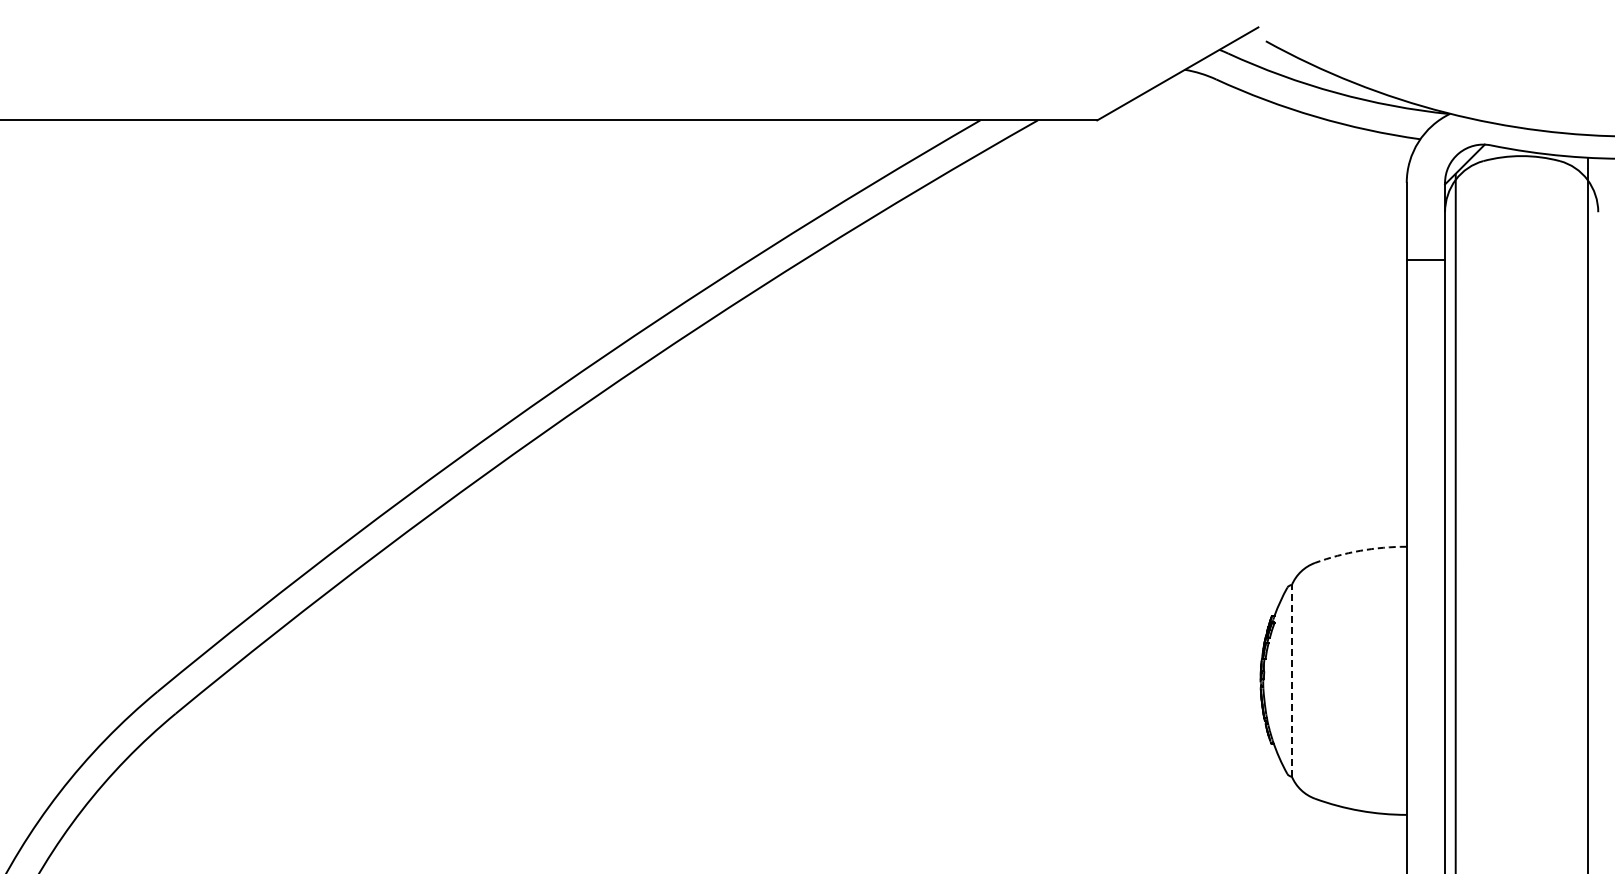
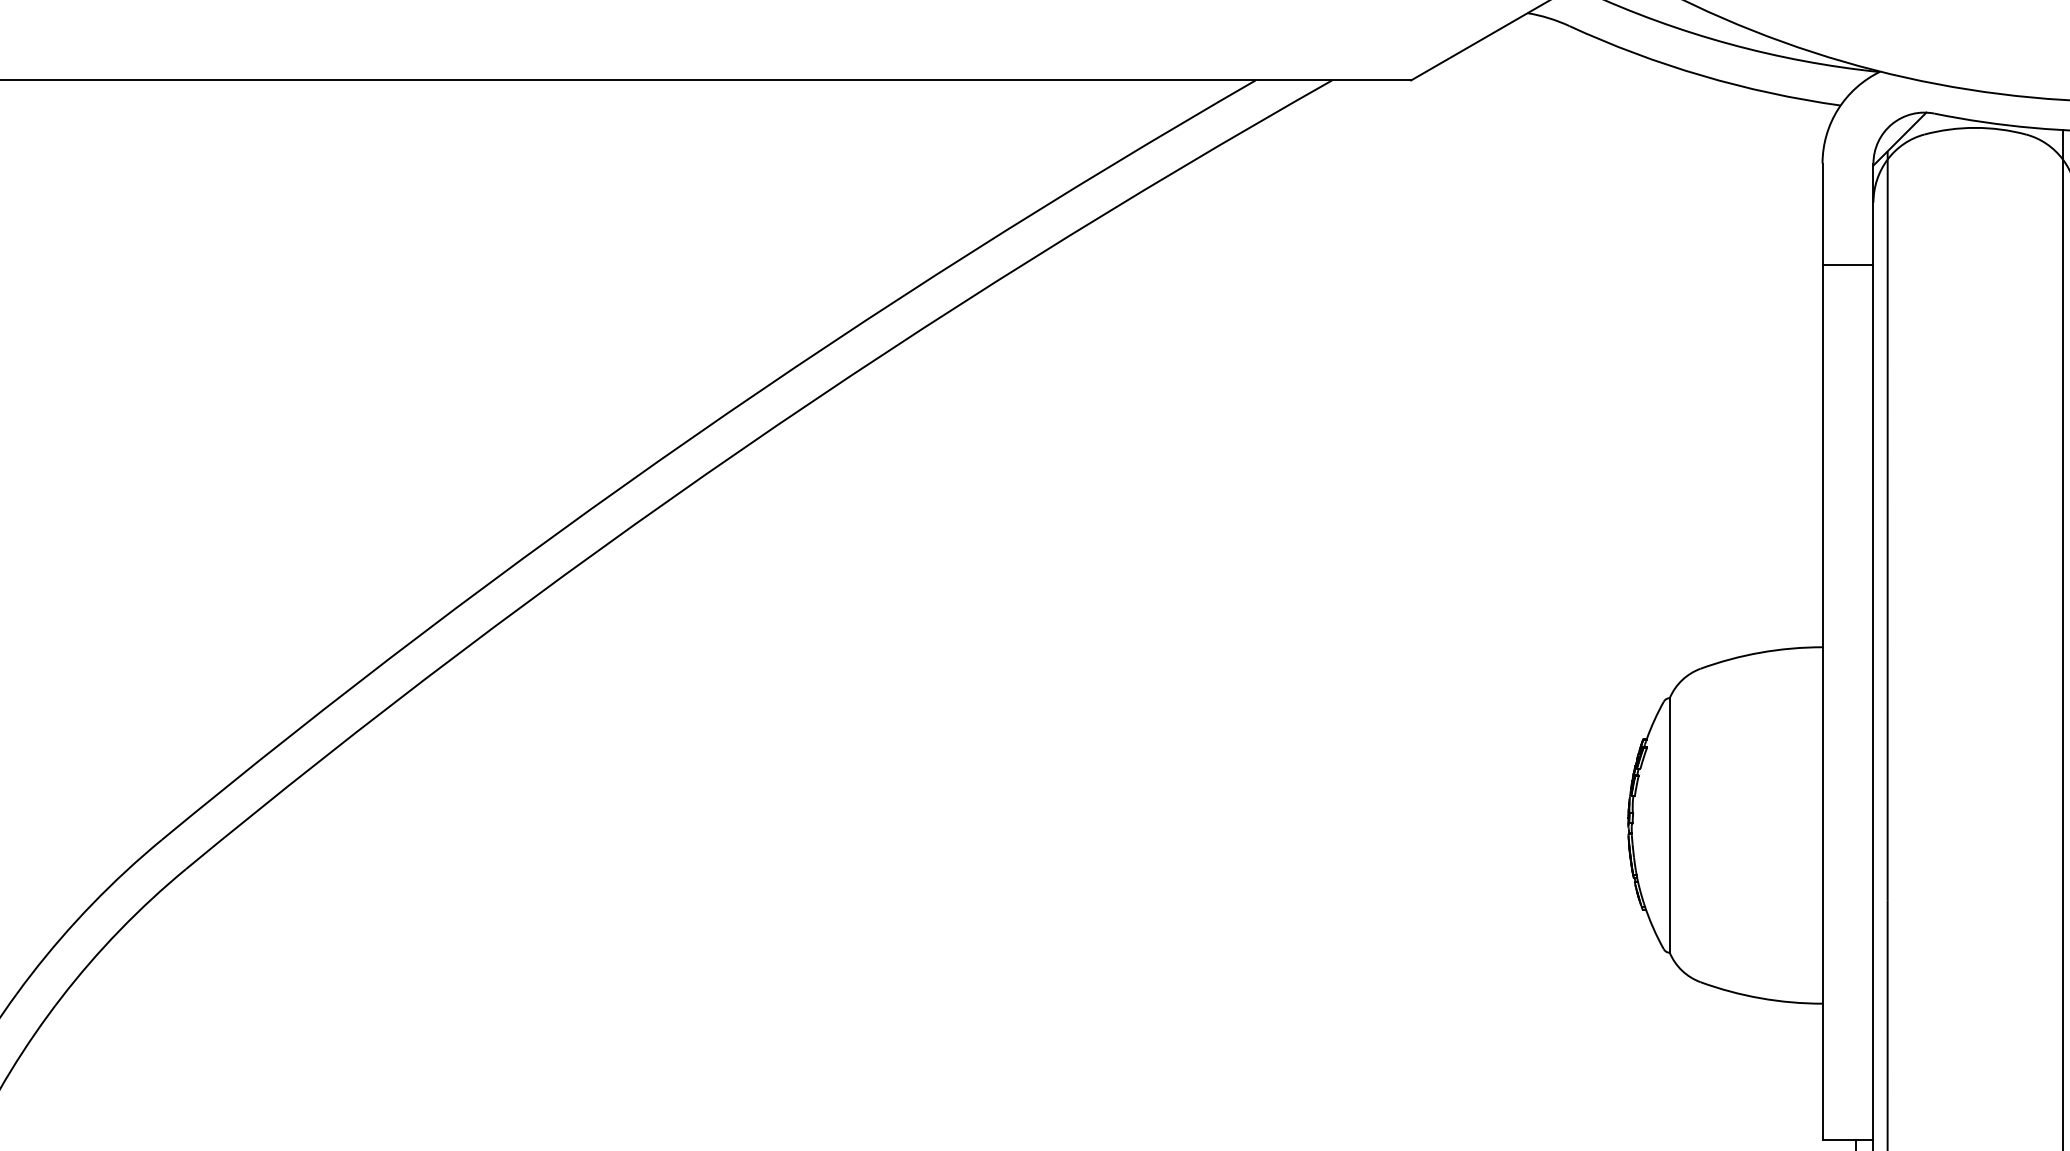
arc: (1360, 550) -> (1761, 652), dashed -> solid
line: (1291, 680) -> (1669, 825), dashed -> solid

